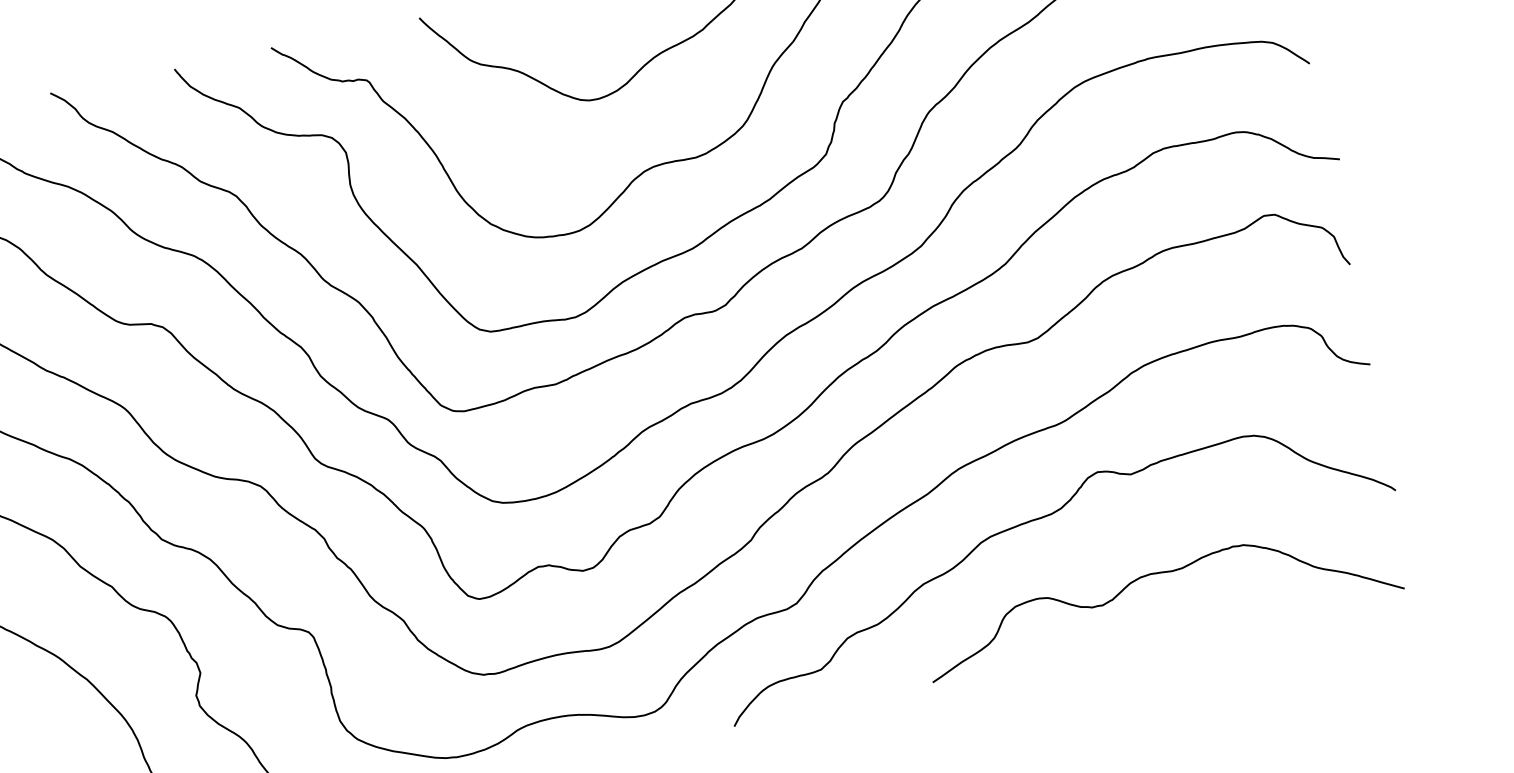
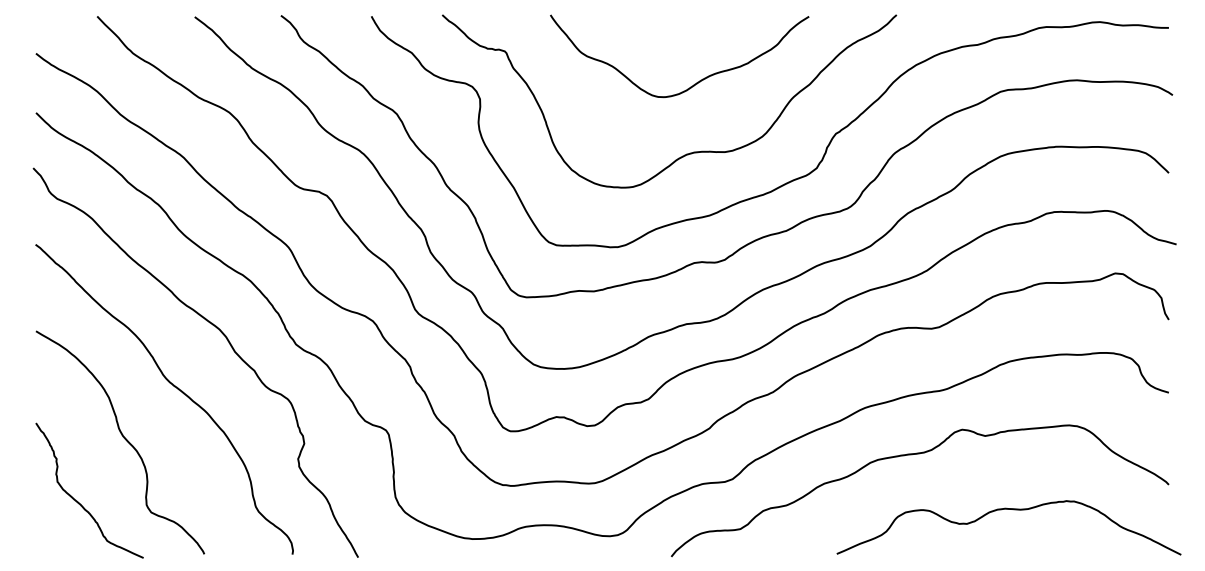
curve: (1162, 574) -> (1013, 510), moved

